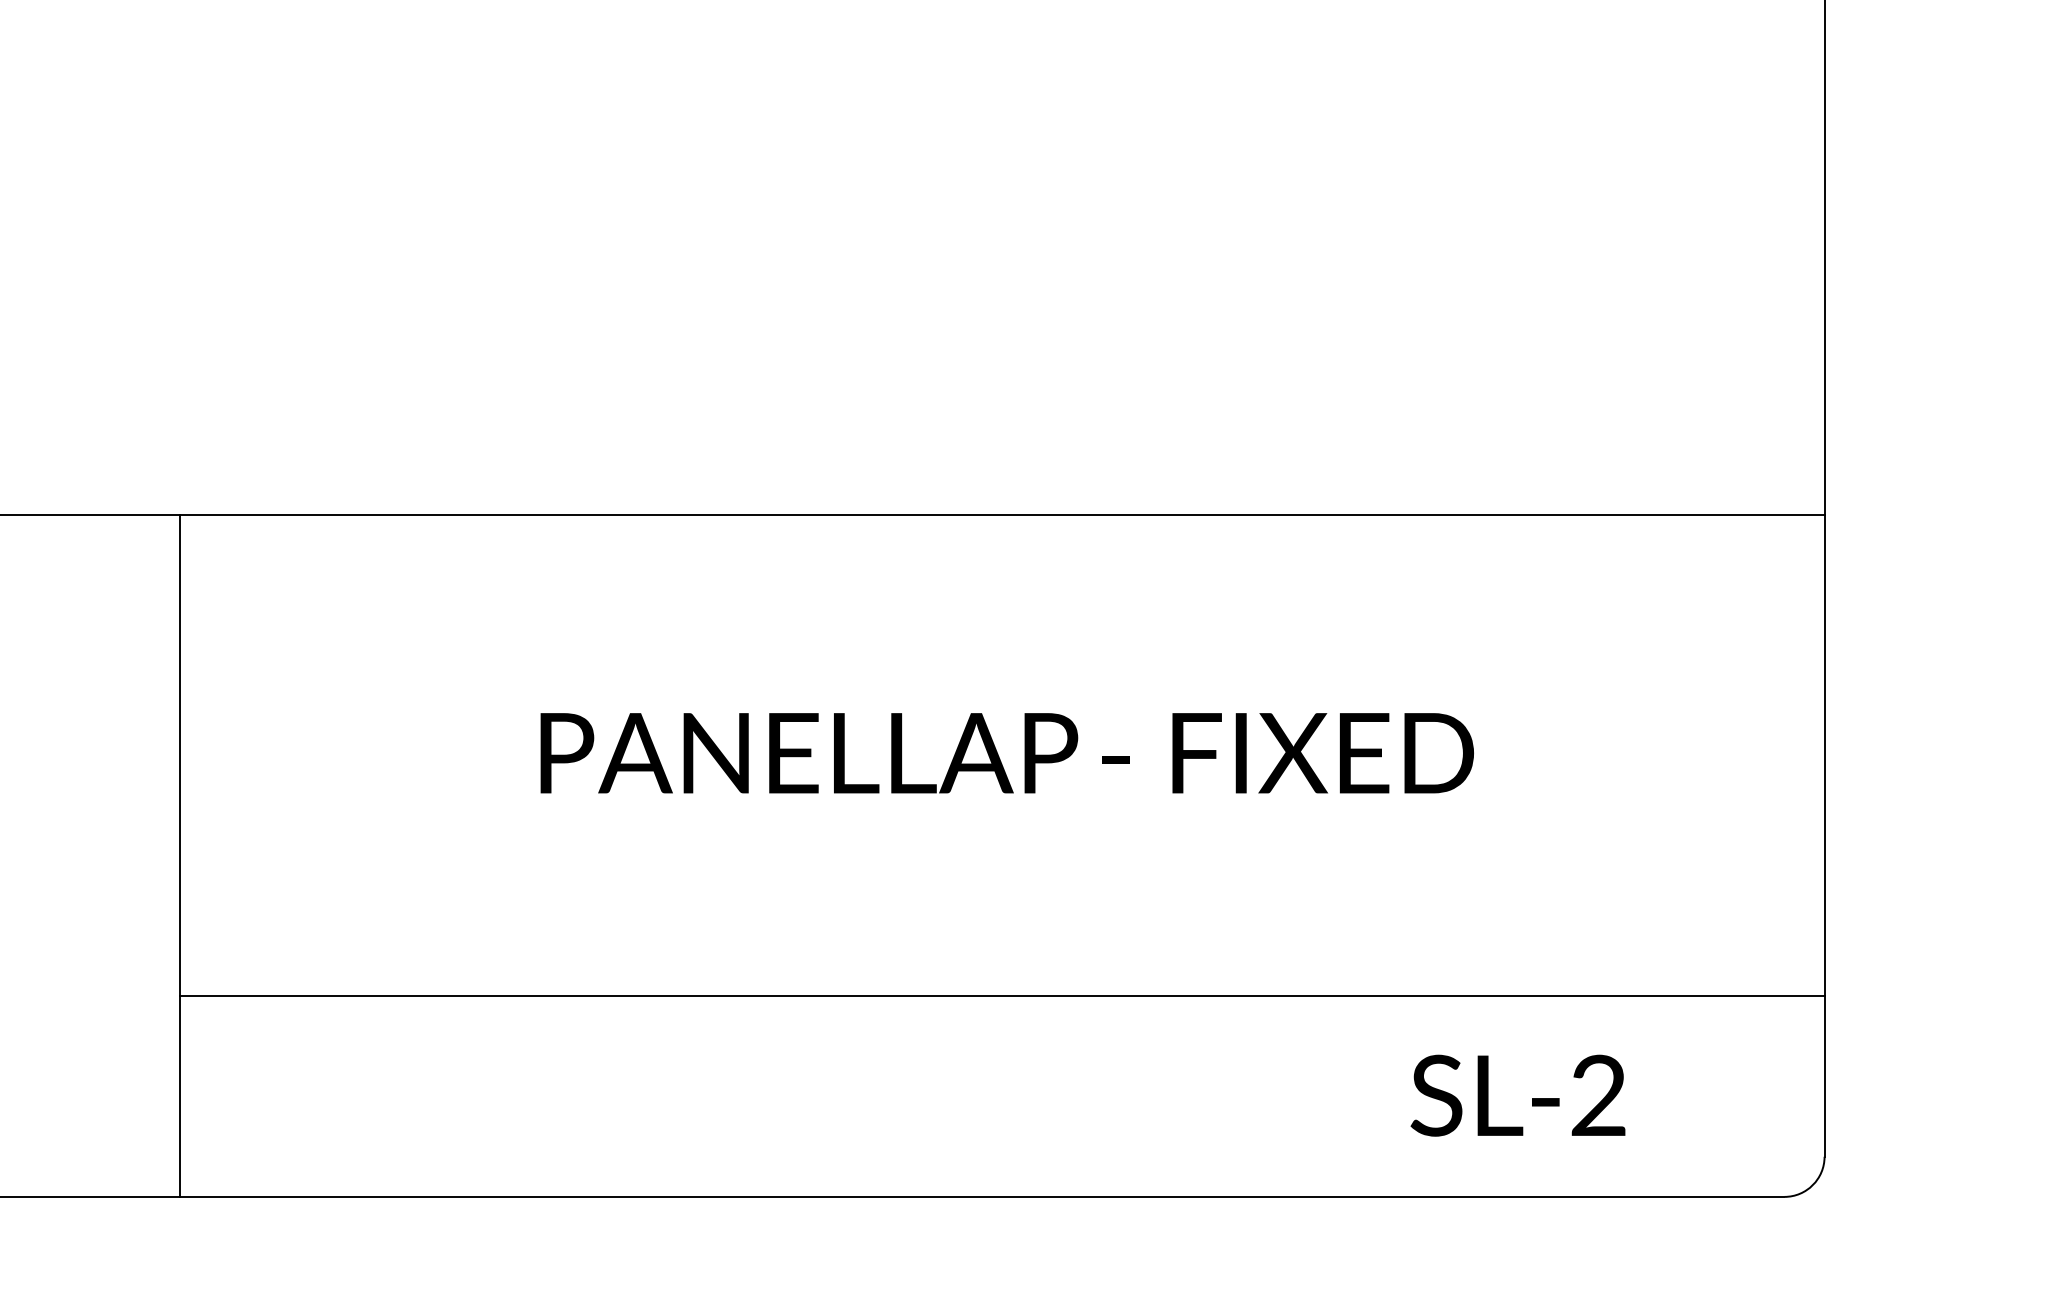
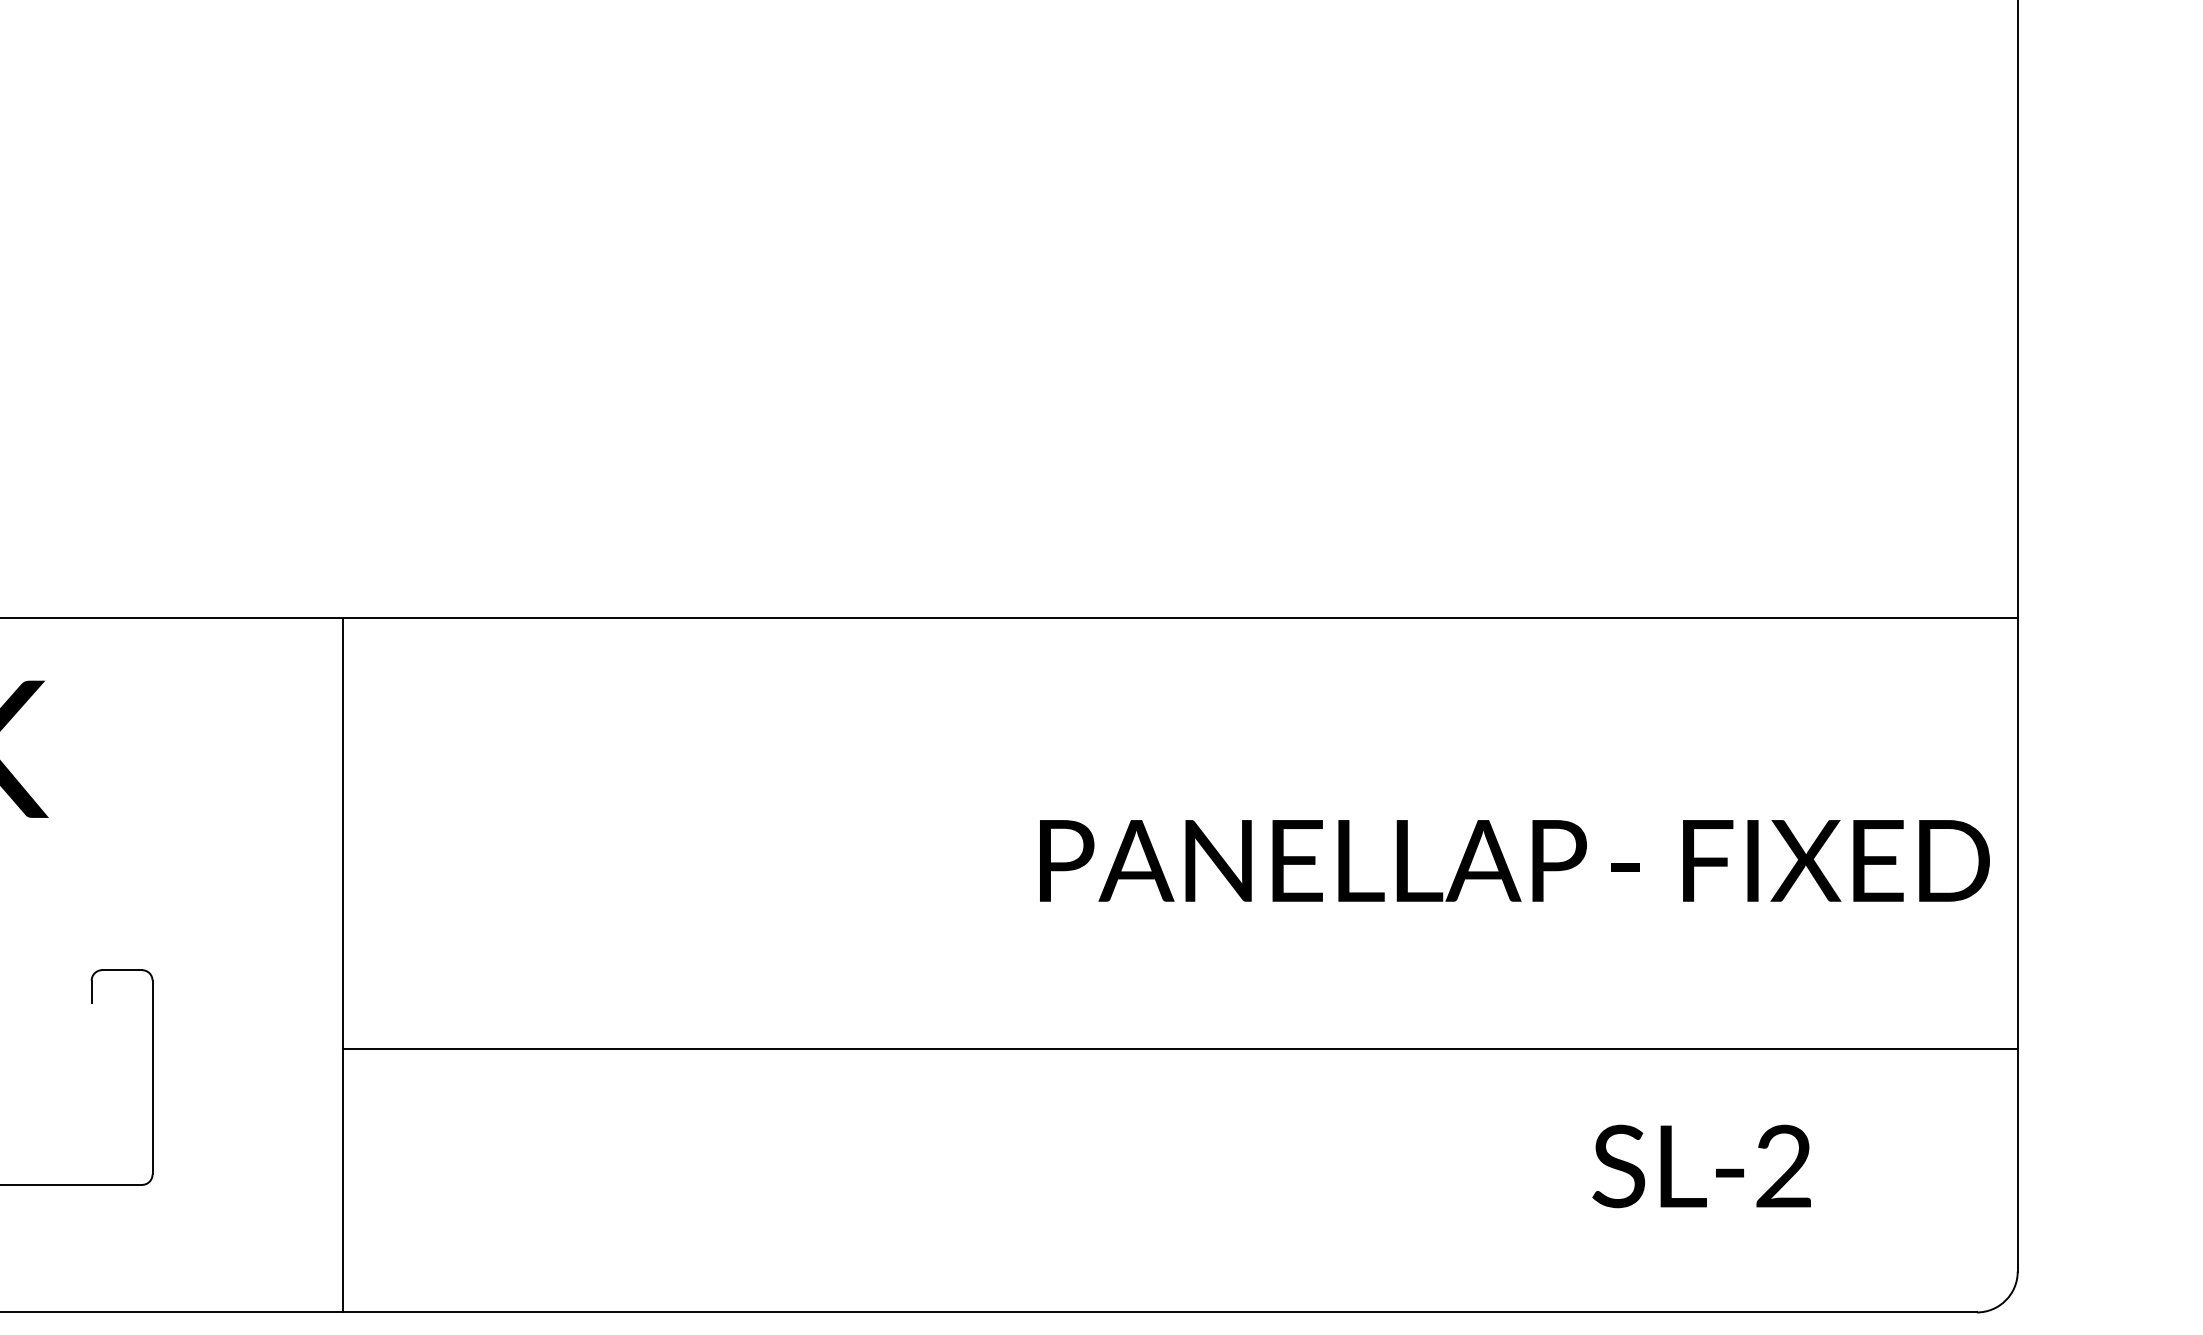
text: (1006, 752) -> (1514, 860), moved
line: (1001, 996) -> (1180, 1049), moved
text: (1517, 1095) -> (1701, 1166), moved

